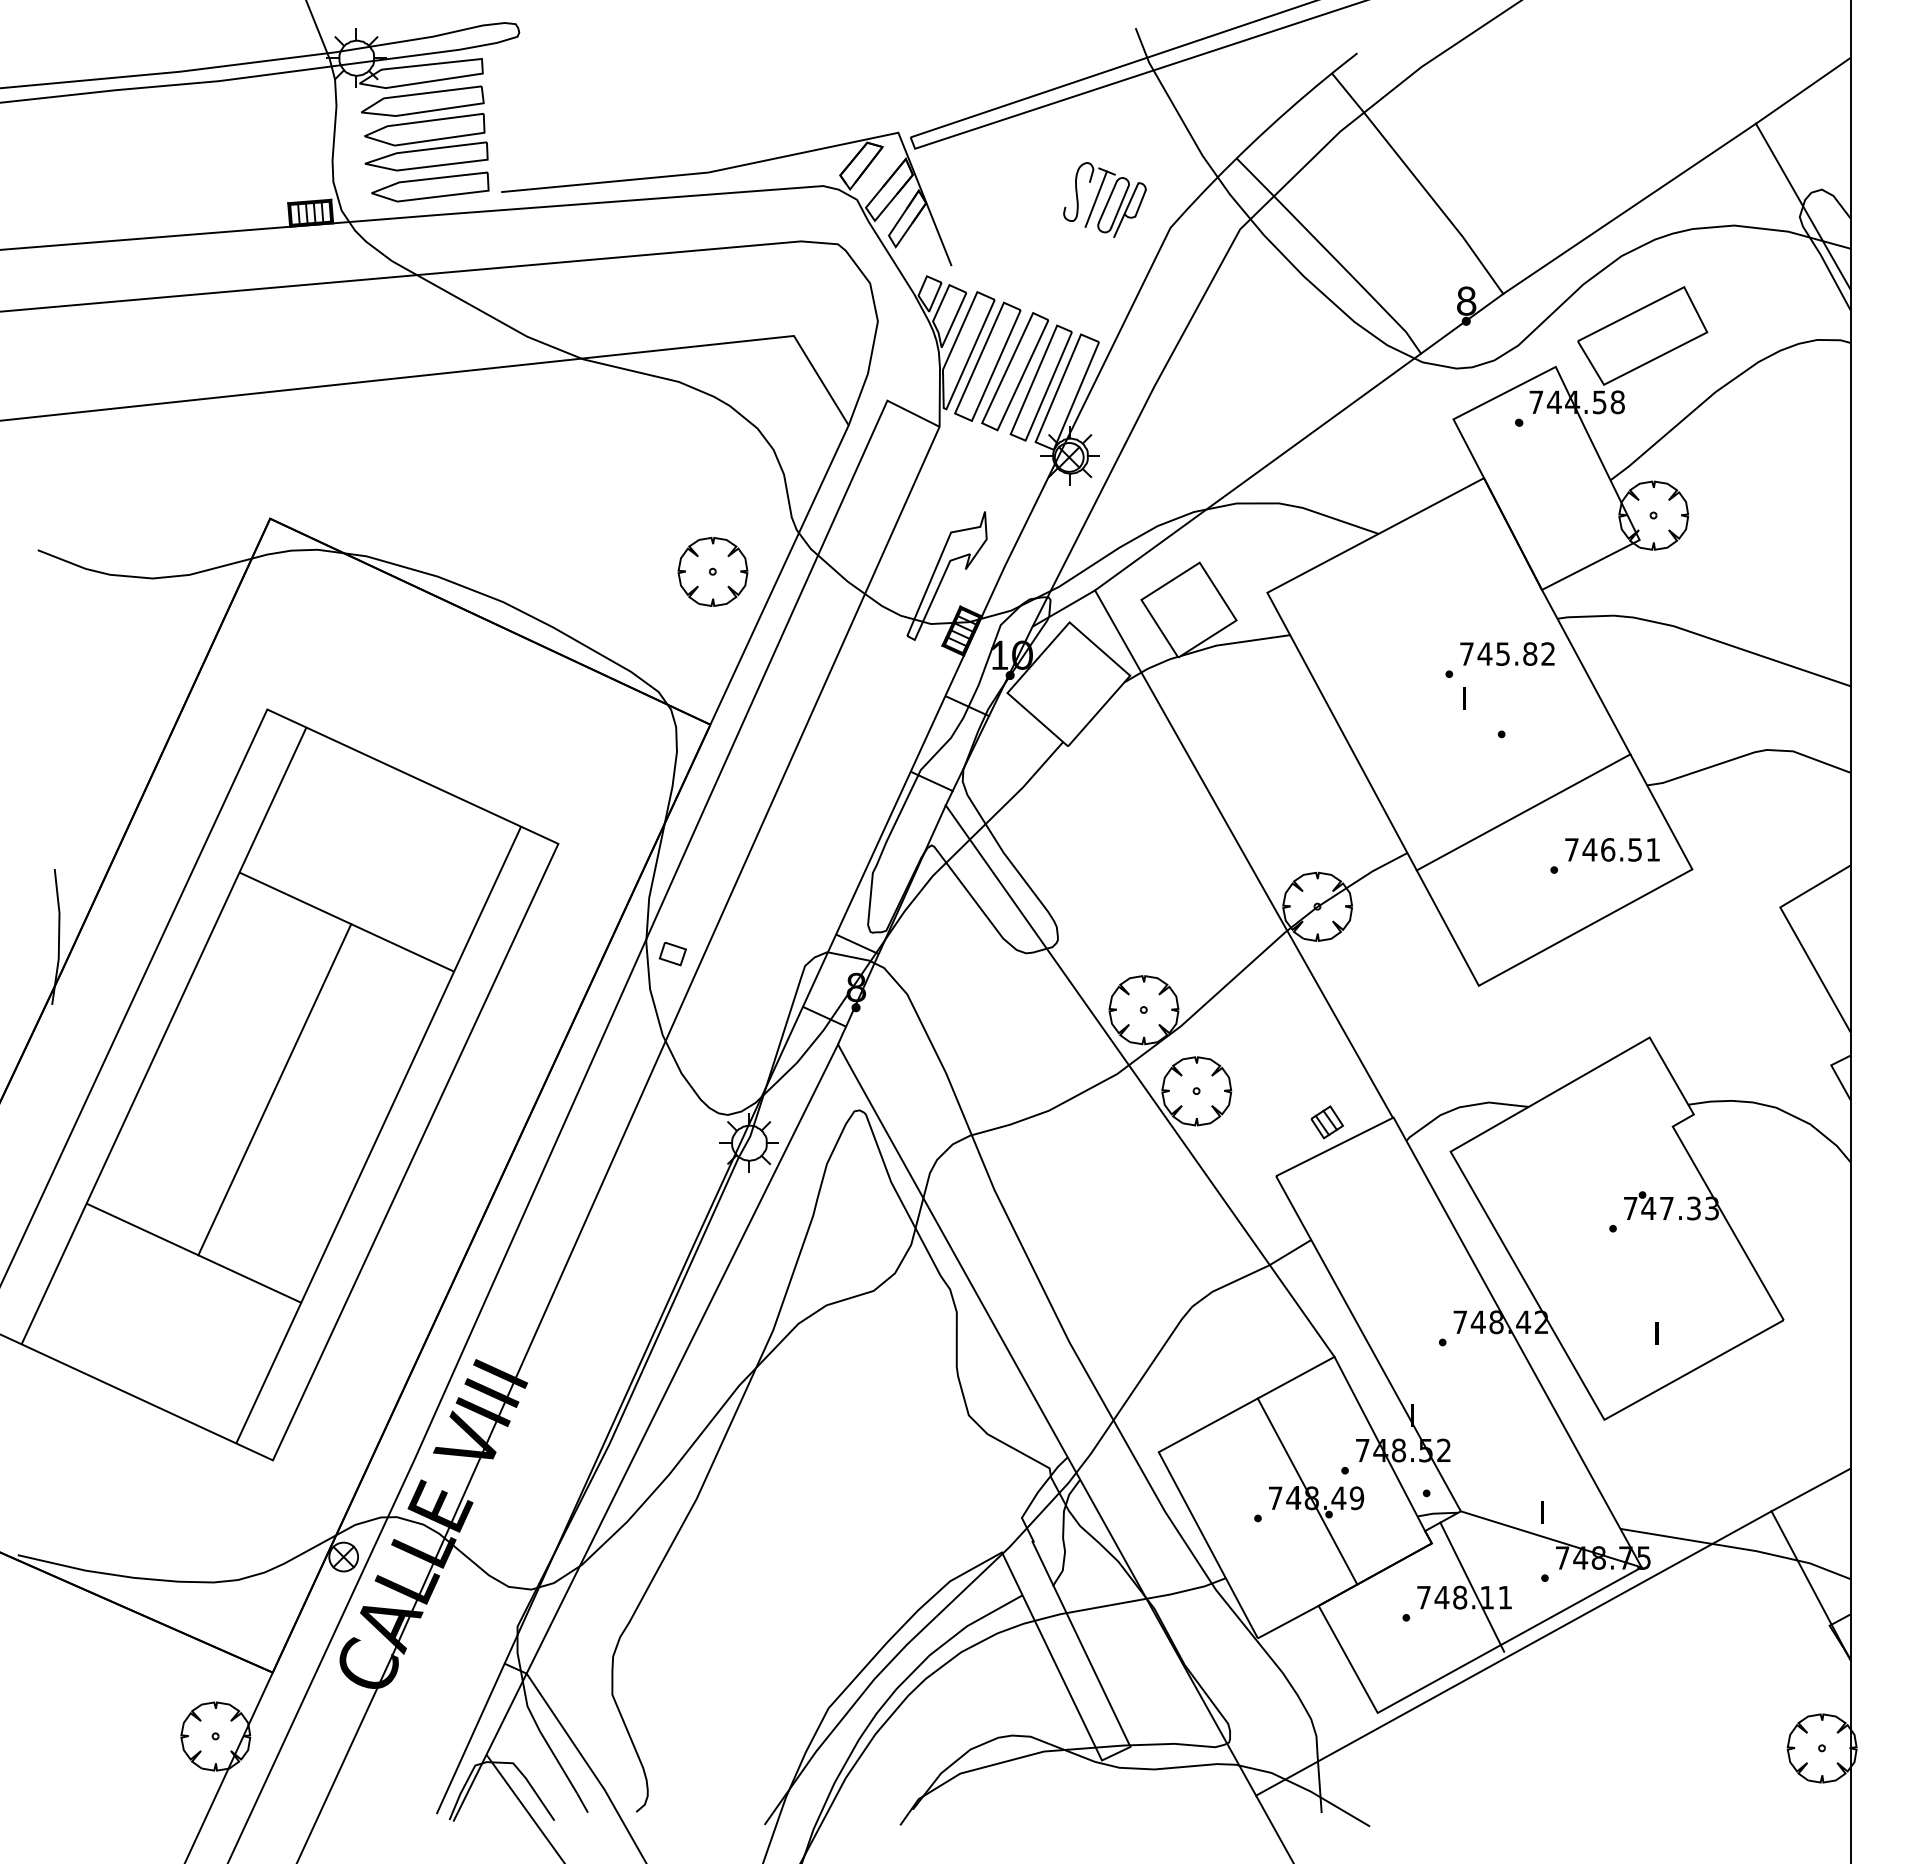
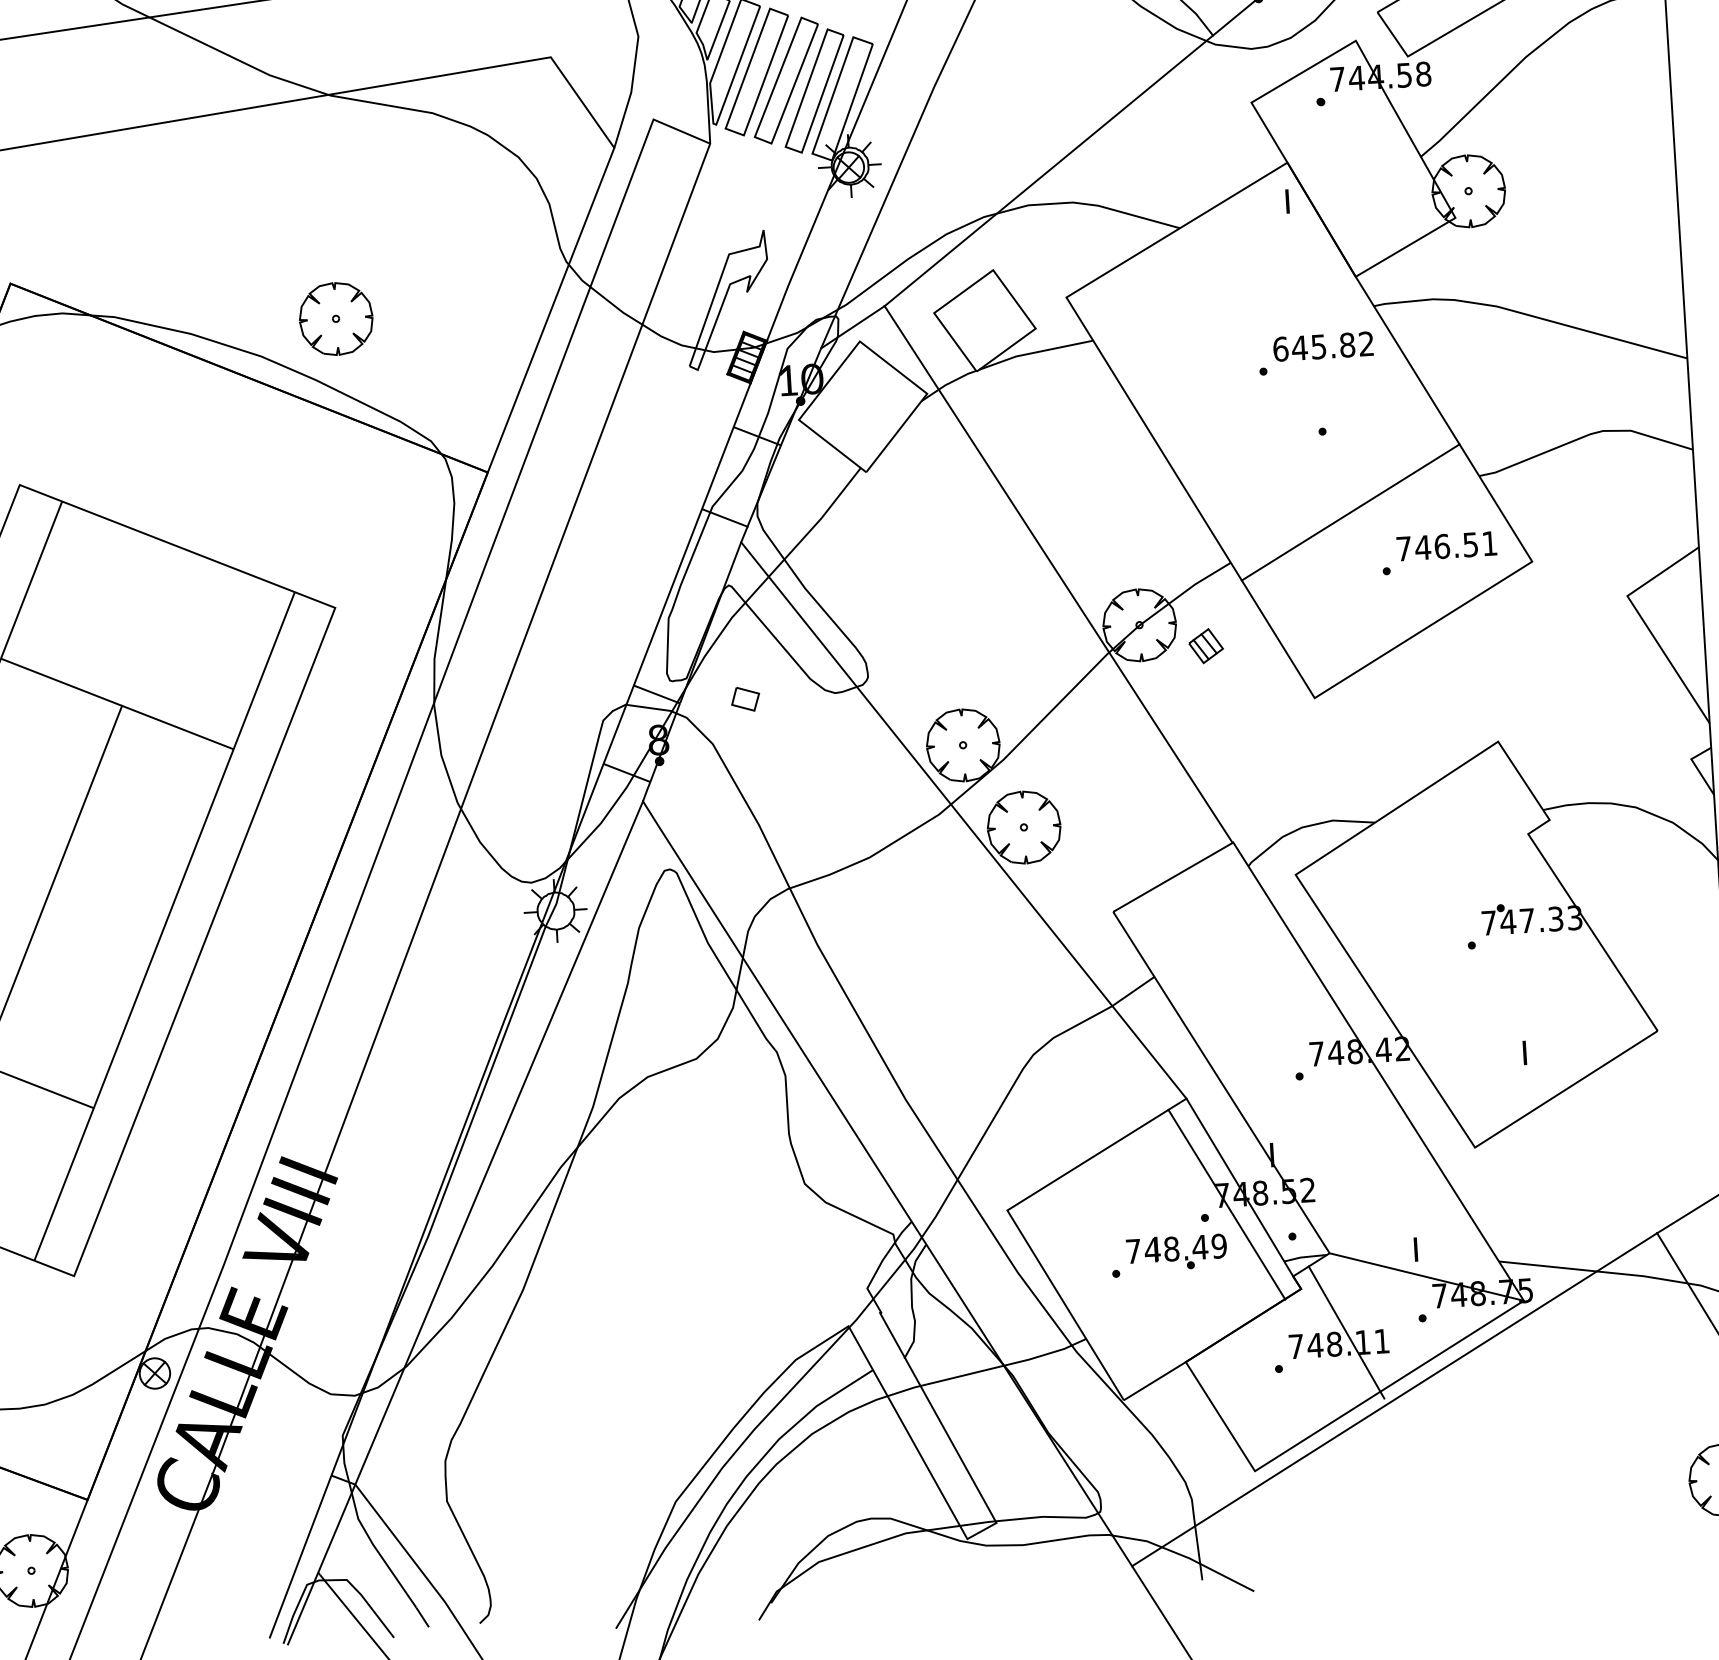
part: (712, 571) -> (335, 318), moved
text: (1467, 653) -> (1281, 348), 745.82 -> 645.82
text: (1464, 698) -> (1287, 201), moved
part: (672, 953) -> (745, 698), moved
part: (1326, 1122) -> (1205, 646), moved
line: (1307, 1491) -> (1226, 1204), moved

